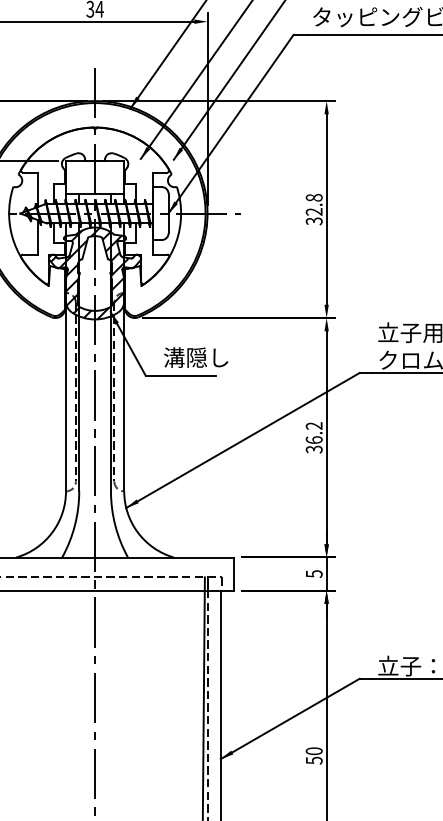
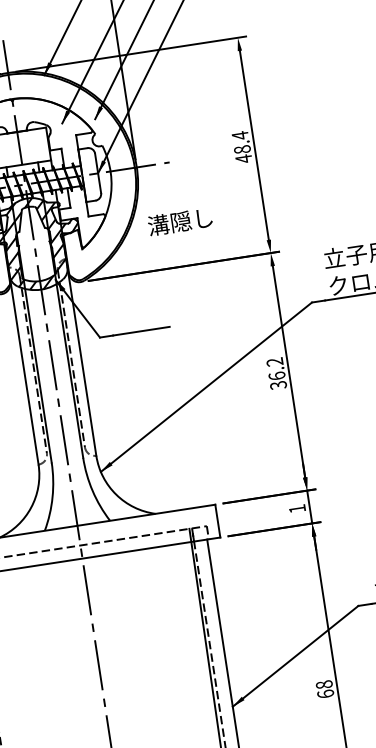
text: (313, 209) -> (241, 147), 32.8 -> 48.4
text: (196, 357) -> (180, 221), moved
text: (314, 574) -> (297, 509), 5 -> 1
text: (313, 755) -> (324, 689), 50 -> 68

